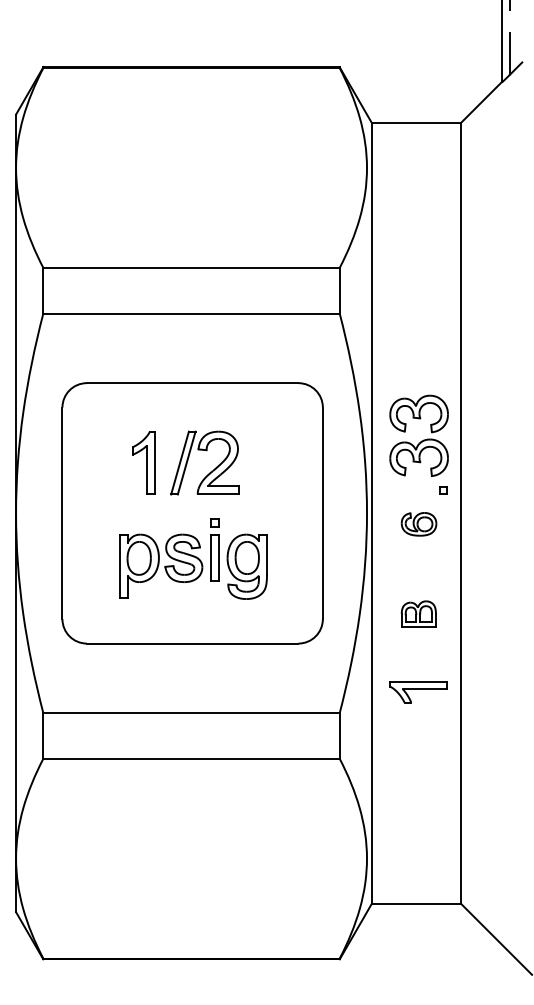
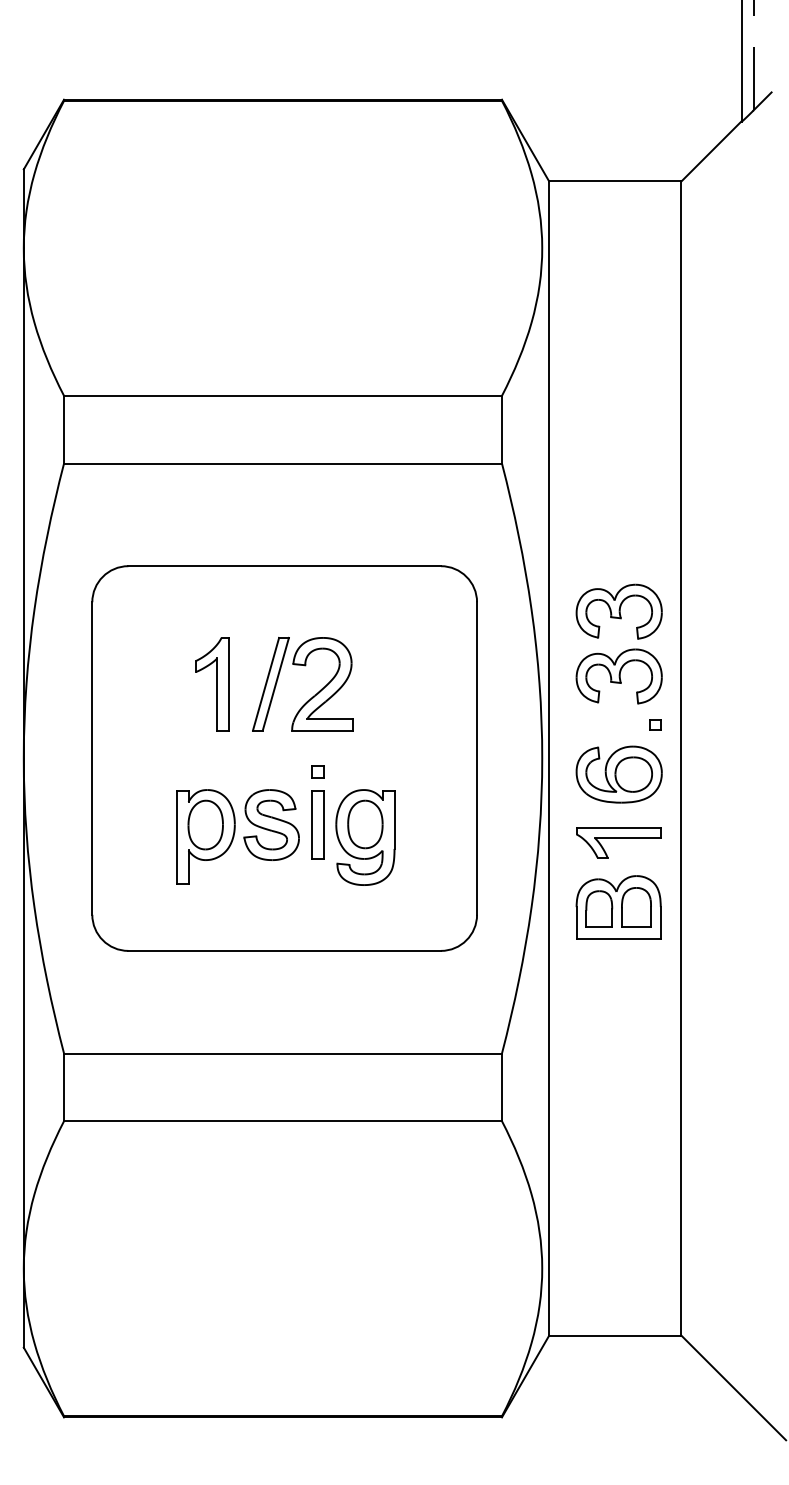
part: (418, 524) -> (618, 775), size x1.67
part: (418, 613) -> (618, 906), size x1.67
part: (418, 692) -> (618, 842), moved

